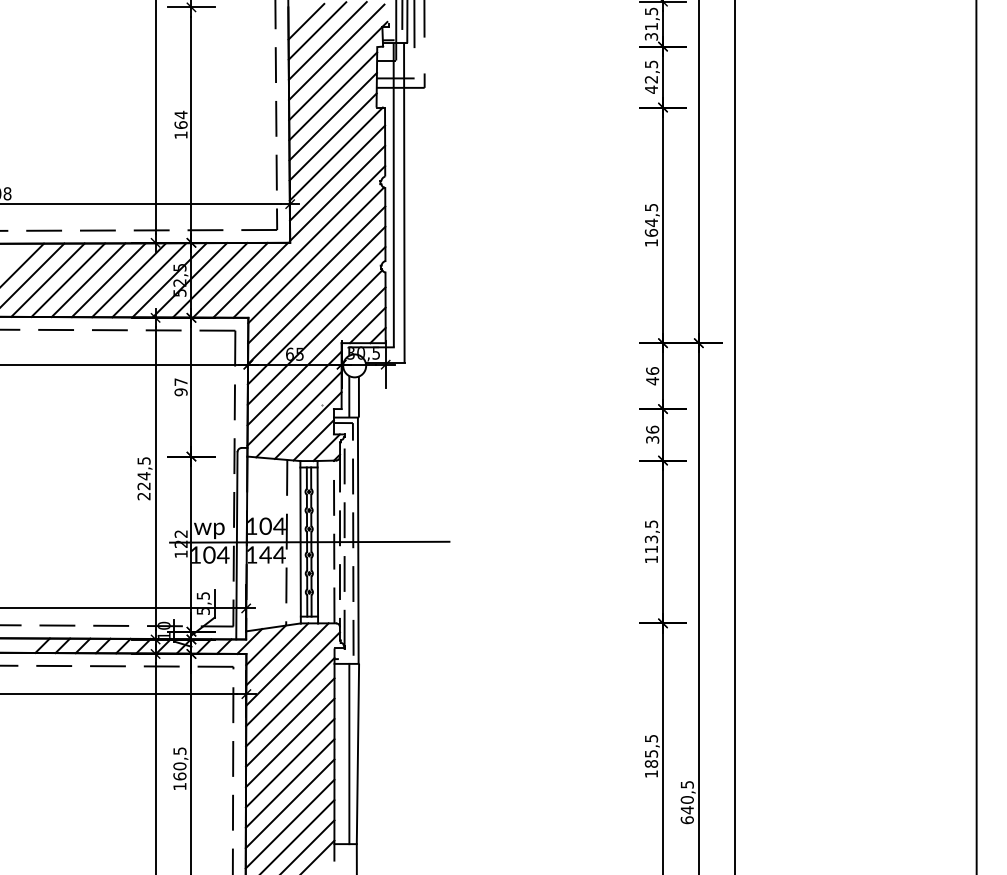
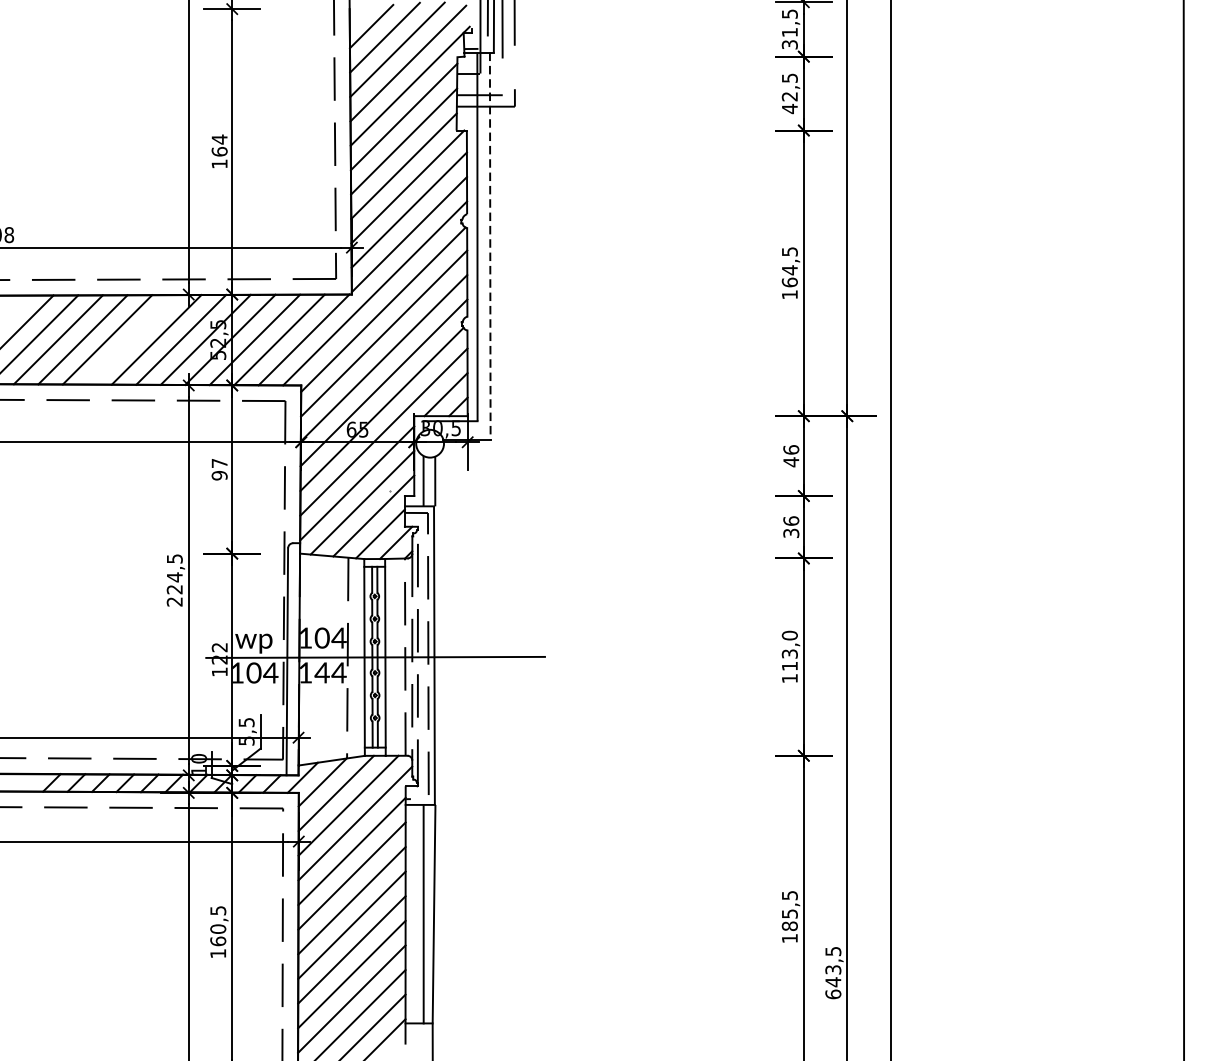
line: (404, 203) -> (490, 246), solid -> dashed
line: (108, 280) -> (131, 340), removed
text: (651, 524) -> (789, 635), 113,5 -> 113,0
text: (686, 799) -> (832, 969), 640,5 -> 643,5

